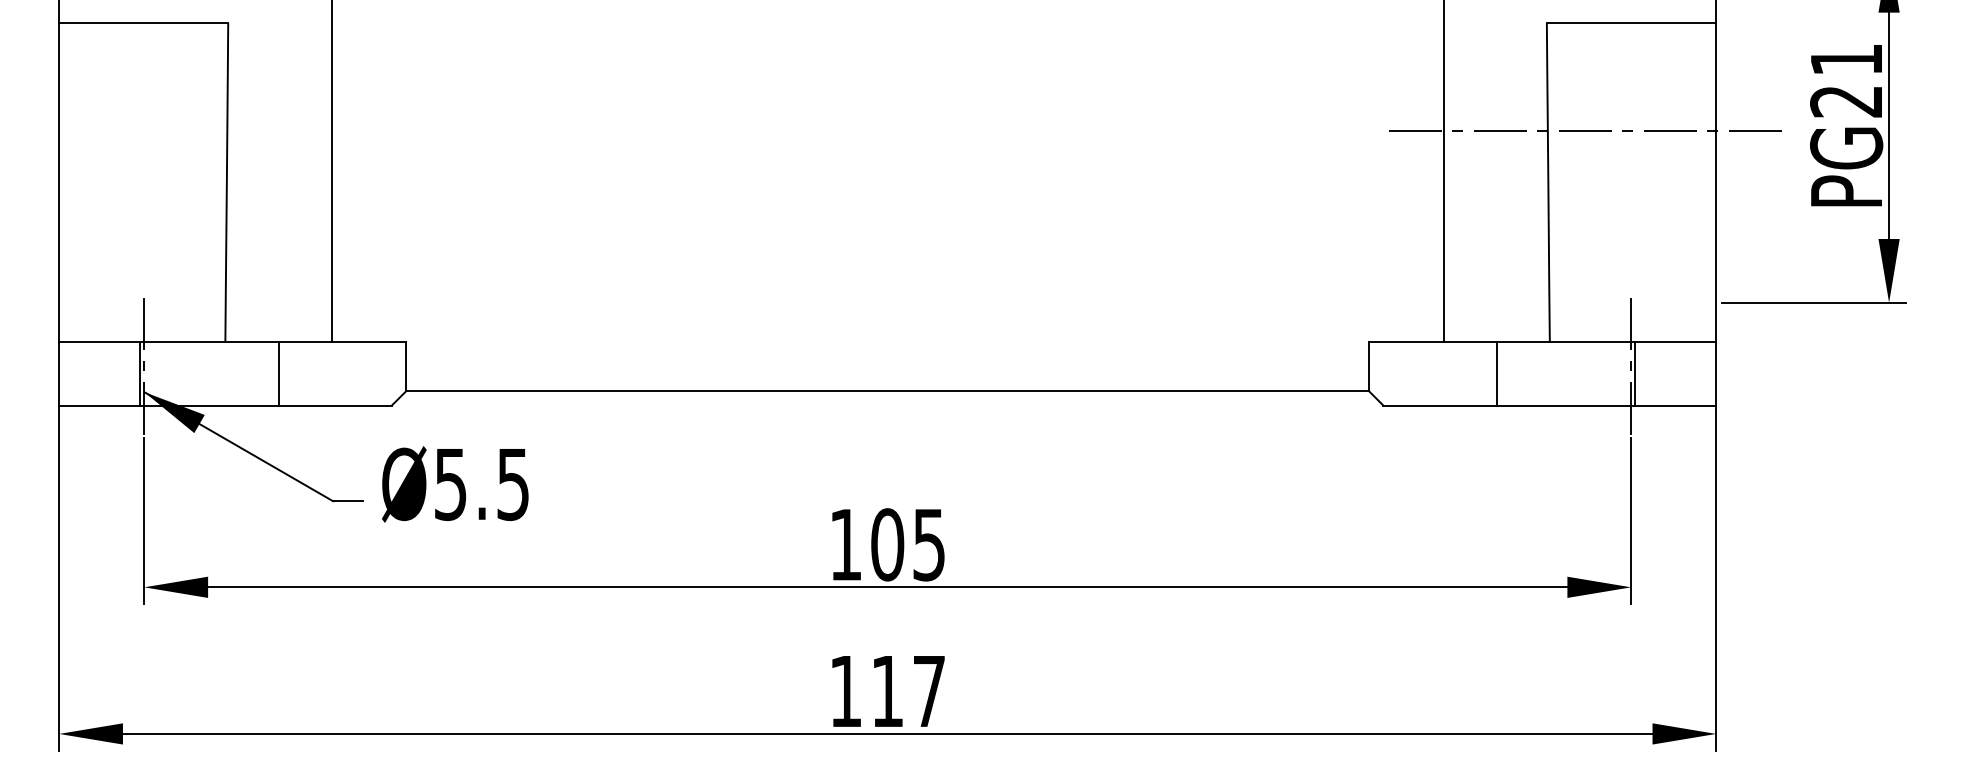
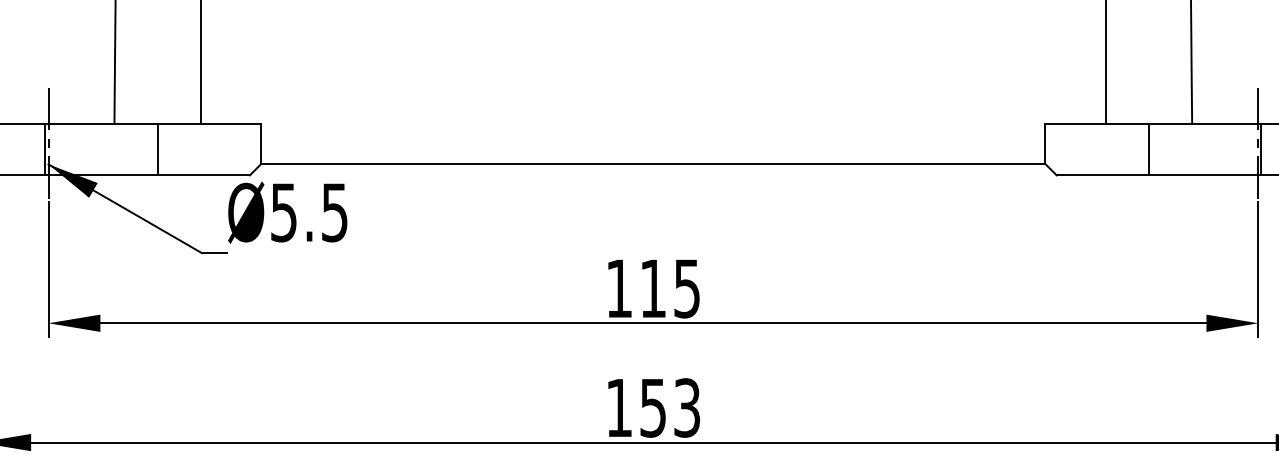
text: (455, 484) -> (287, 212), moved
text: (887, 544) -> (653, 288), 105 -> 115
text: (908, 691) -> (670, 408), 117 -> 153

